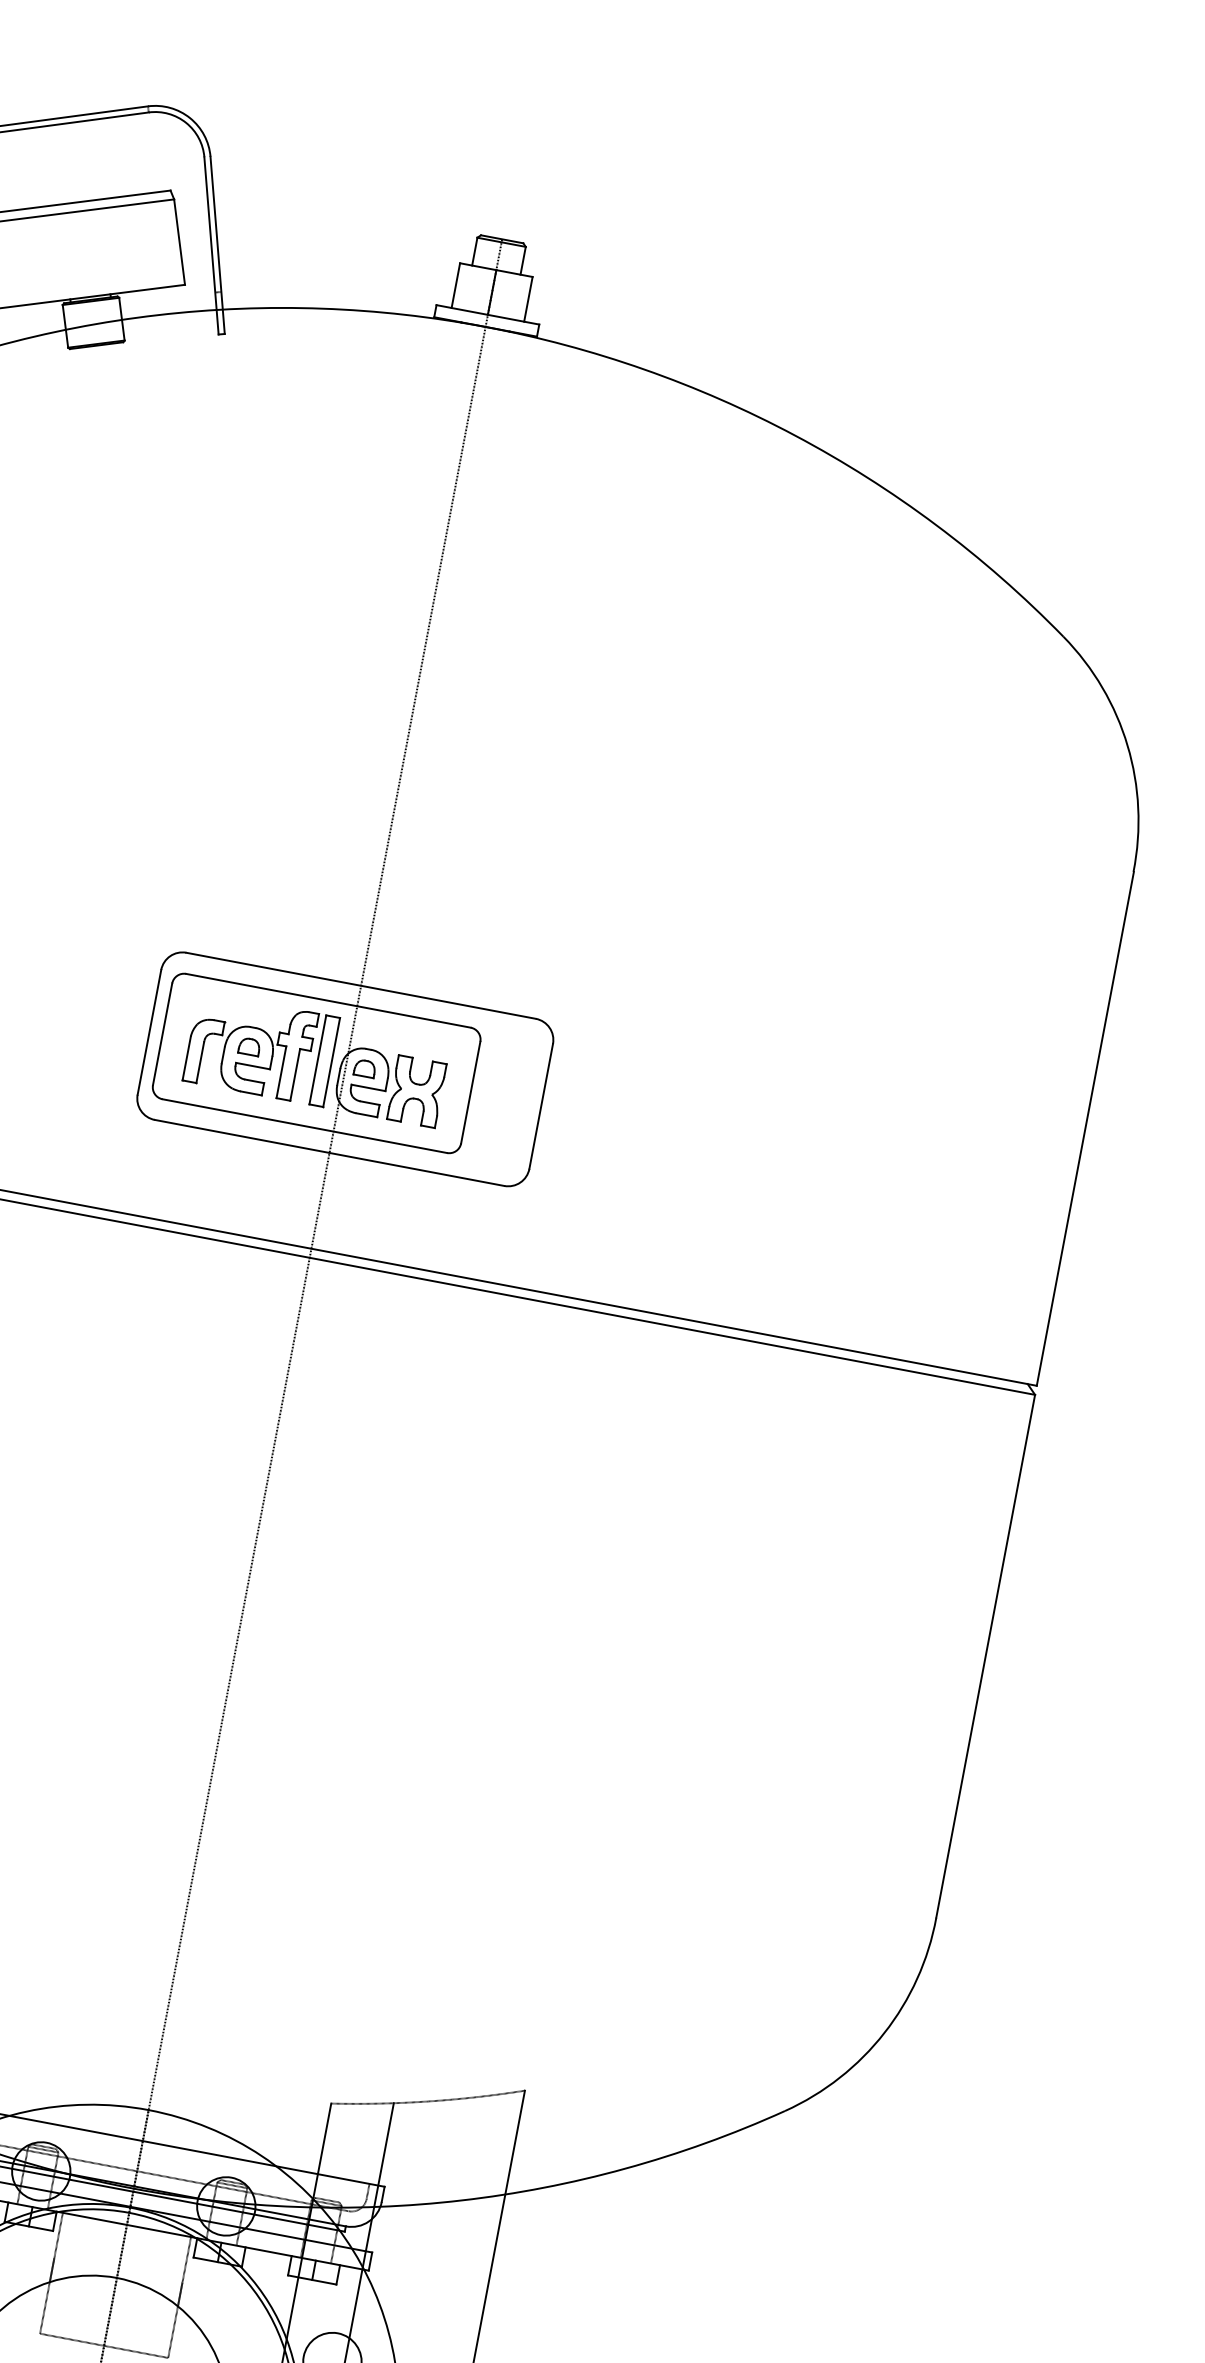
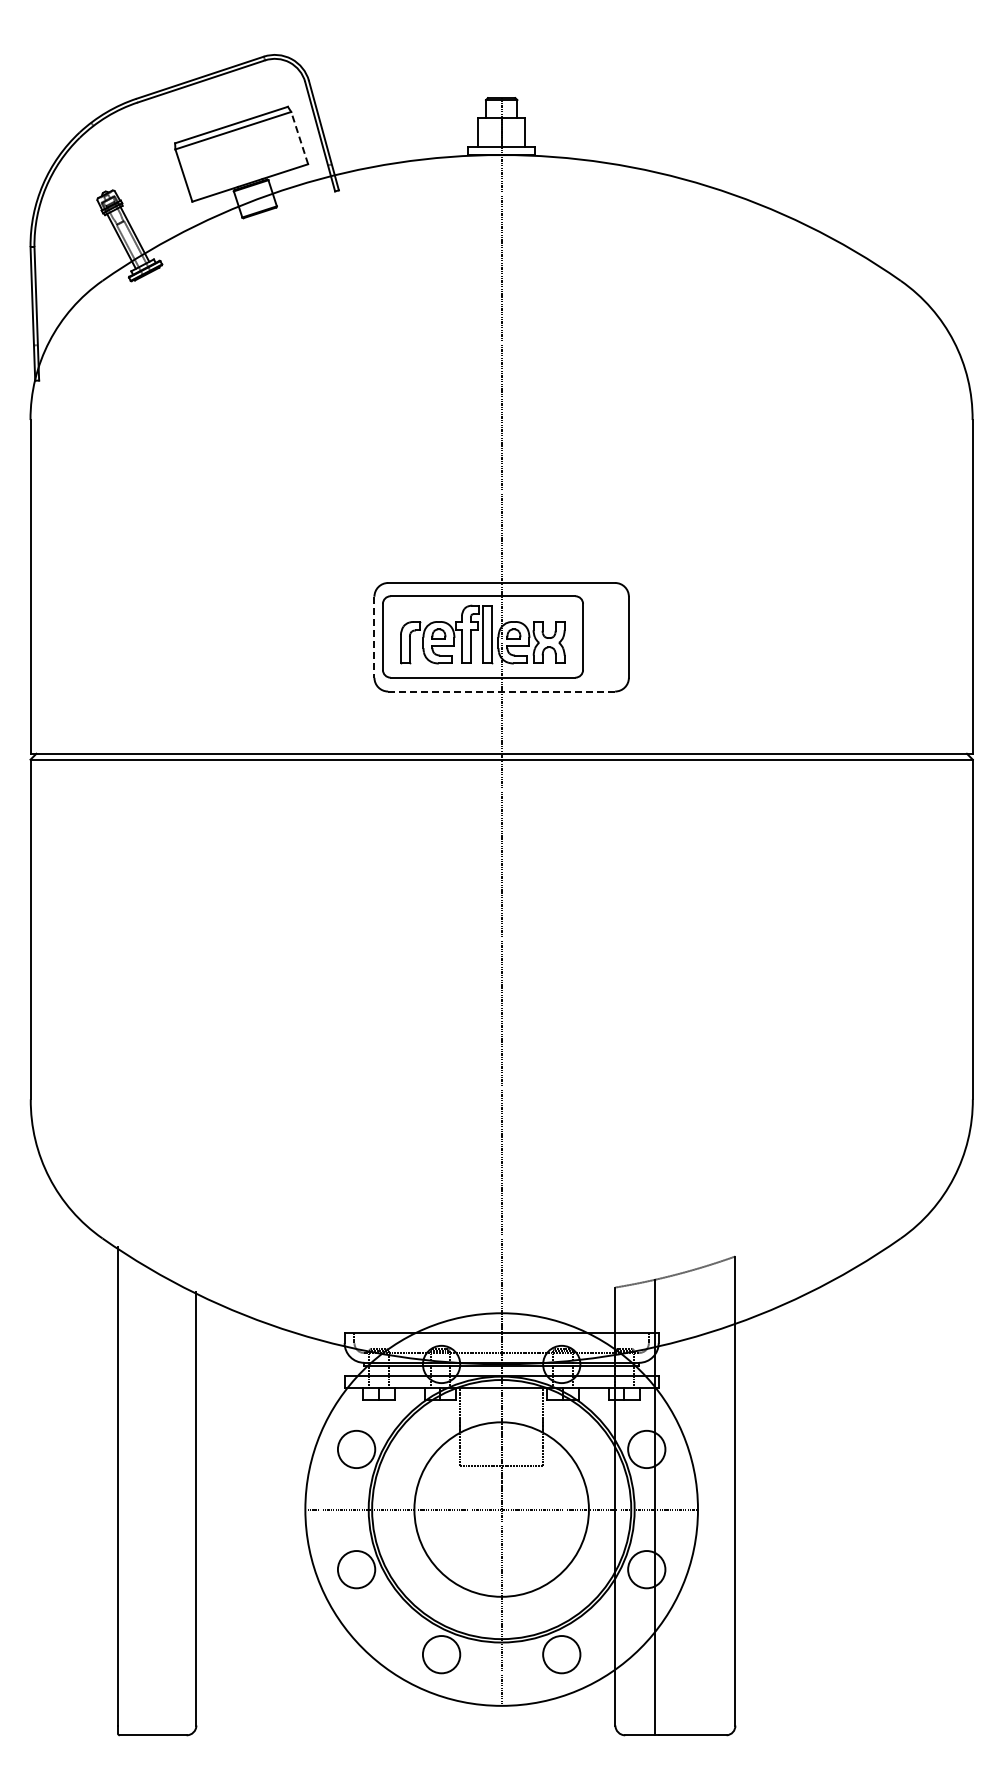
line: (179, 241) -> (299, 137), solid -> dashed
line: (149, 1032) -> (374, 637), solid -> dashed
line: (330, 1153) -> (502, 691), solid -> dashed

